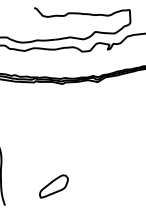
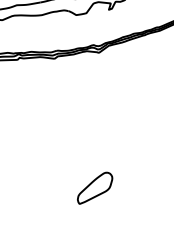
part: (53, 186) -> (94, 188), moved

